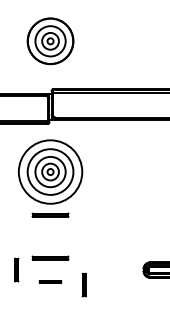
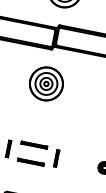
circle: (50, 171) -> (46, 83), size x0.71
part: (50, 214) -> (40, 114), removed
part: (50, 281) -> (30, 161), size x1.67
part: (83, 284) -> (56, 157), moved

